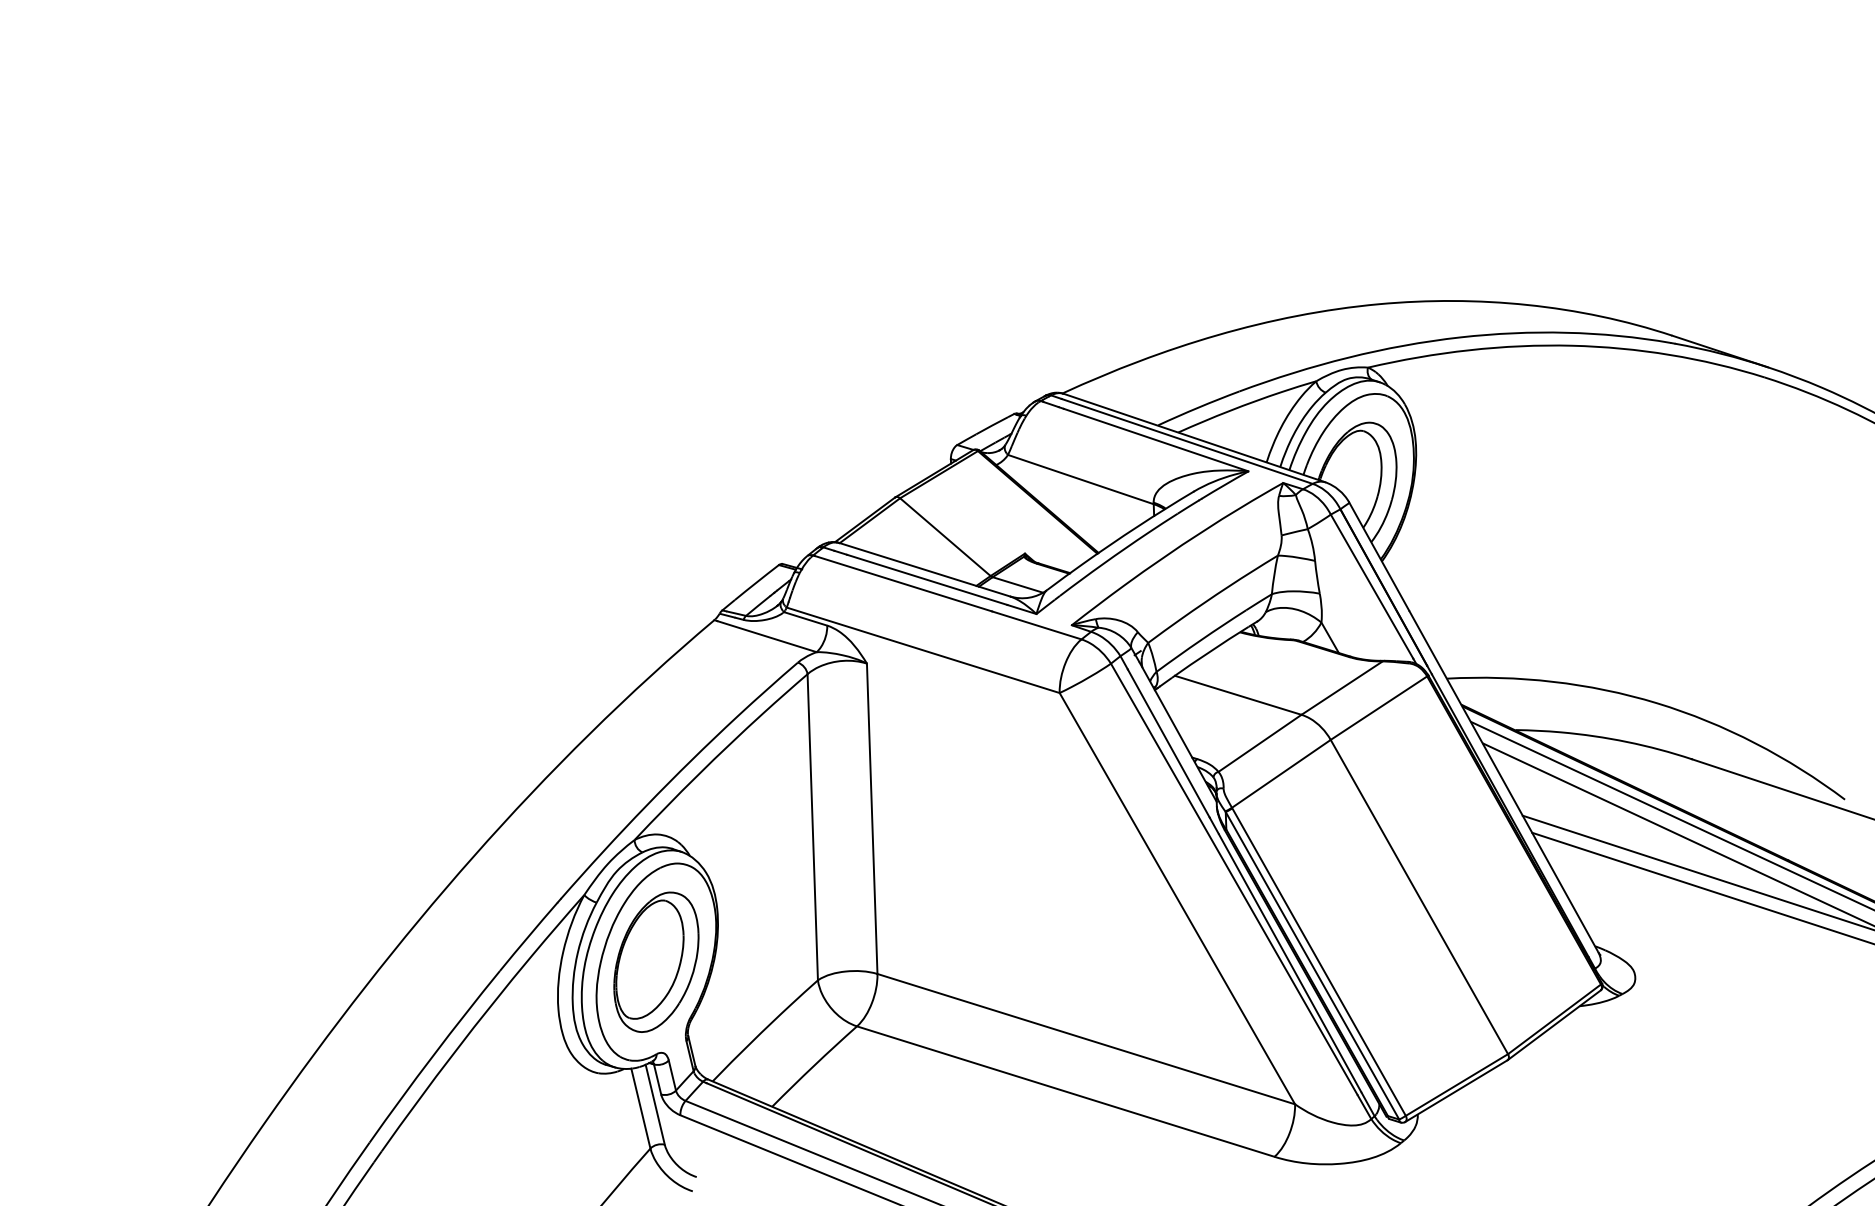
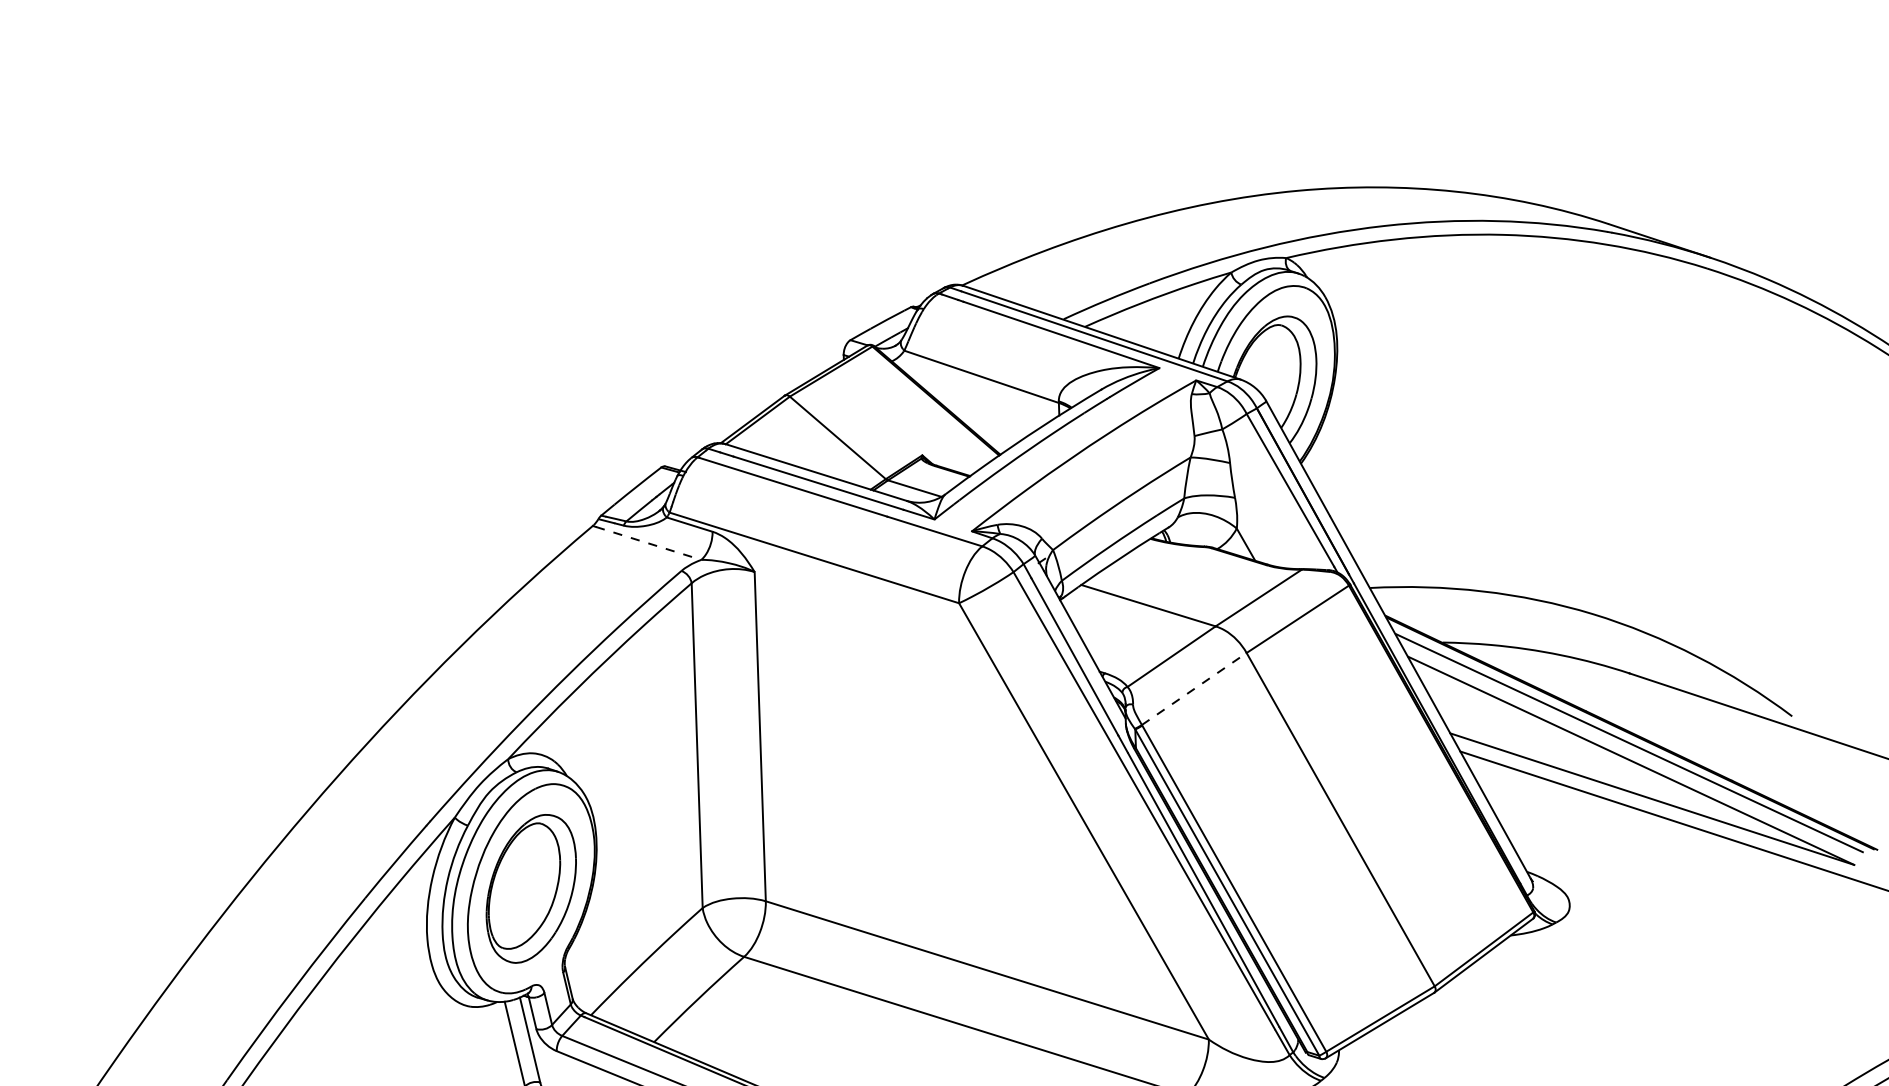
line: (767, 636) -> (649, 543), solid -> dashed
line: (1281, 773) -> (1194, 688), solid -> dashed

